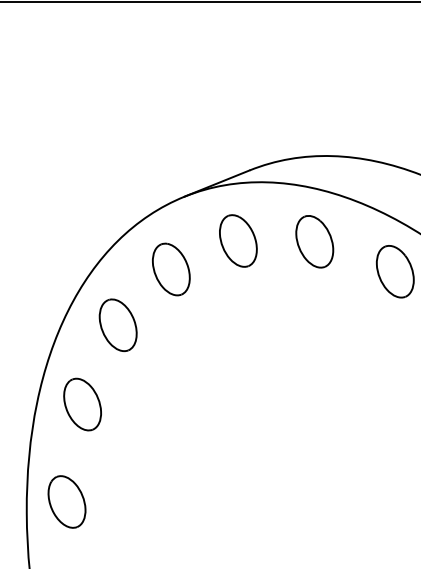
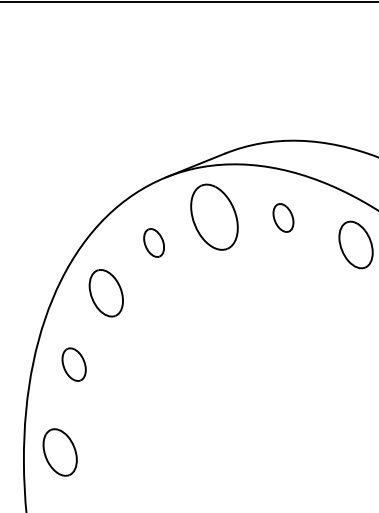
part: (238, 241) -> (214, 217), size x1.4
part: (314, 241) -> (283, 217), size x0.6
part: (170, 268) -> (153, 242), size x0.6
part: (81, 404) -> (73, 364), size x0.7

